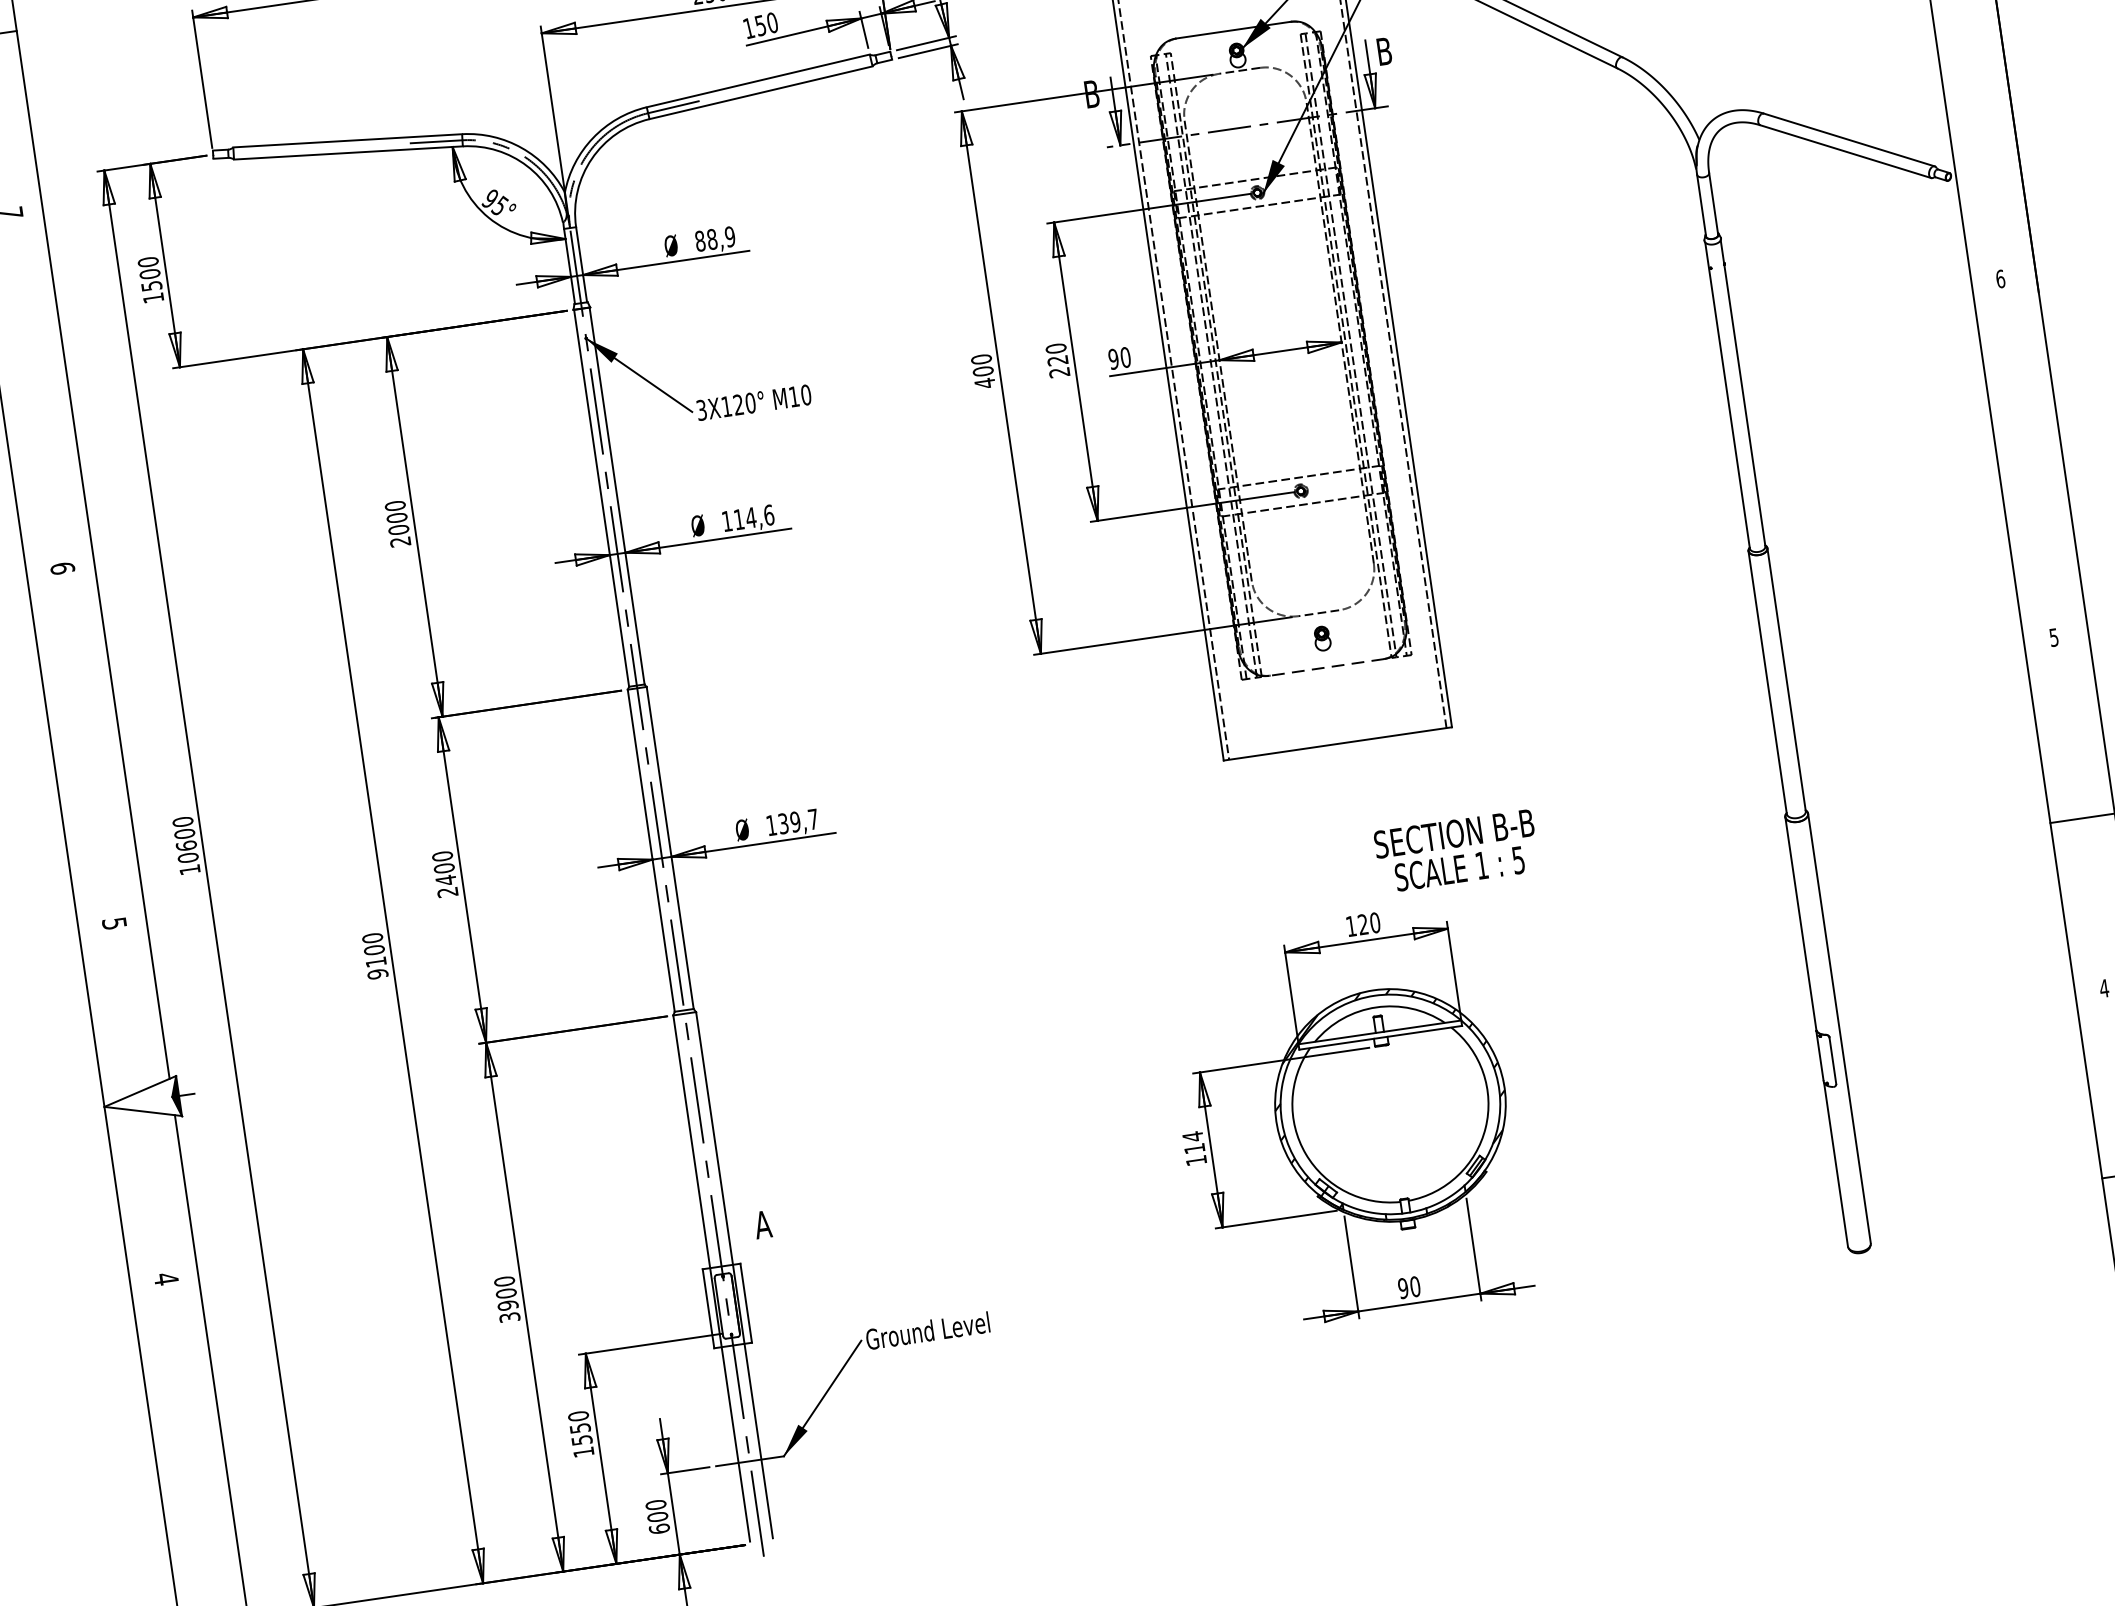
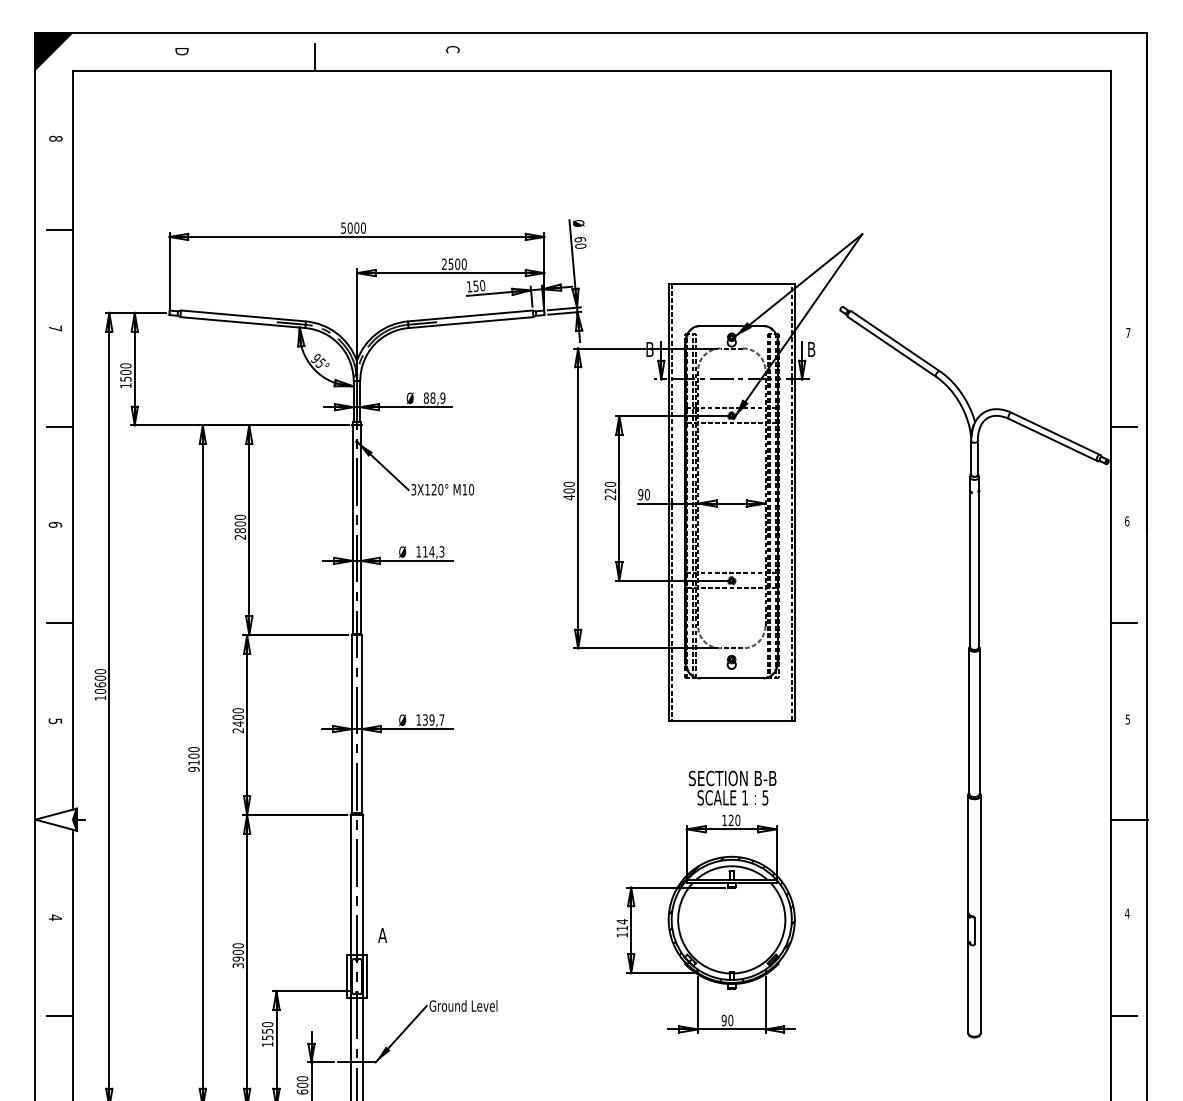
line: (1970, 108) -> (1124, 426), added
line: (44, 389) -> (59, 426), added
line: (2022, 464) -> (1124, 623), added
text: (768, 514) -> (441, 551), 114,6 -> 114,3
text: (399, 529) -> (240, 530), 2000 -> 2800
line: (1326, 667) -> (731, 678), dashed -> solid
line: (96, 745) -> (59, 623), added
text: (1456, 850) -> (732, 787), moved
line: (199, 1456) -> (59, 1016), added

